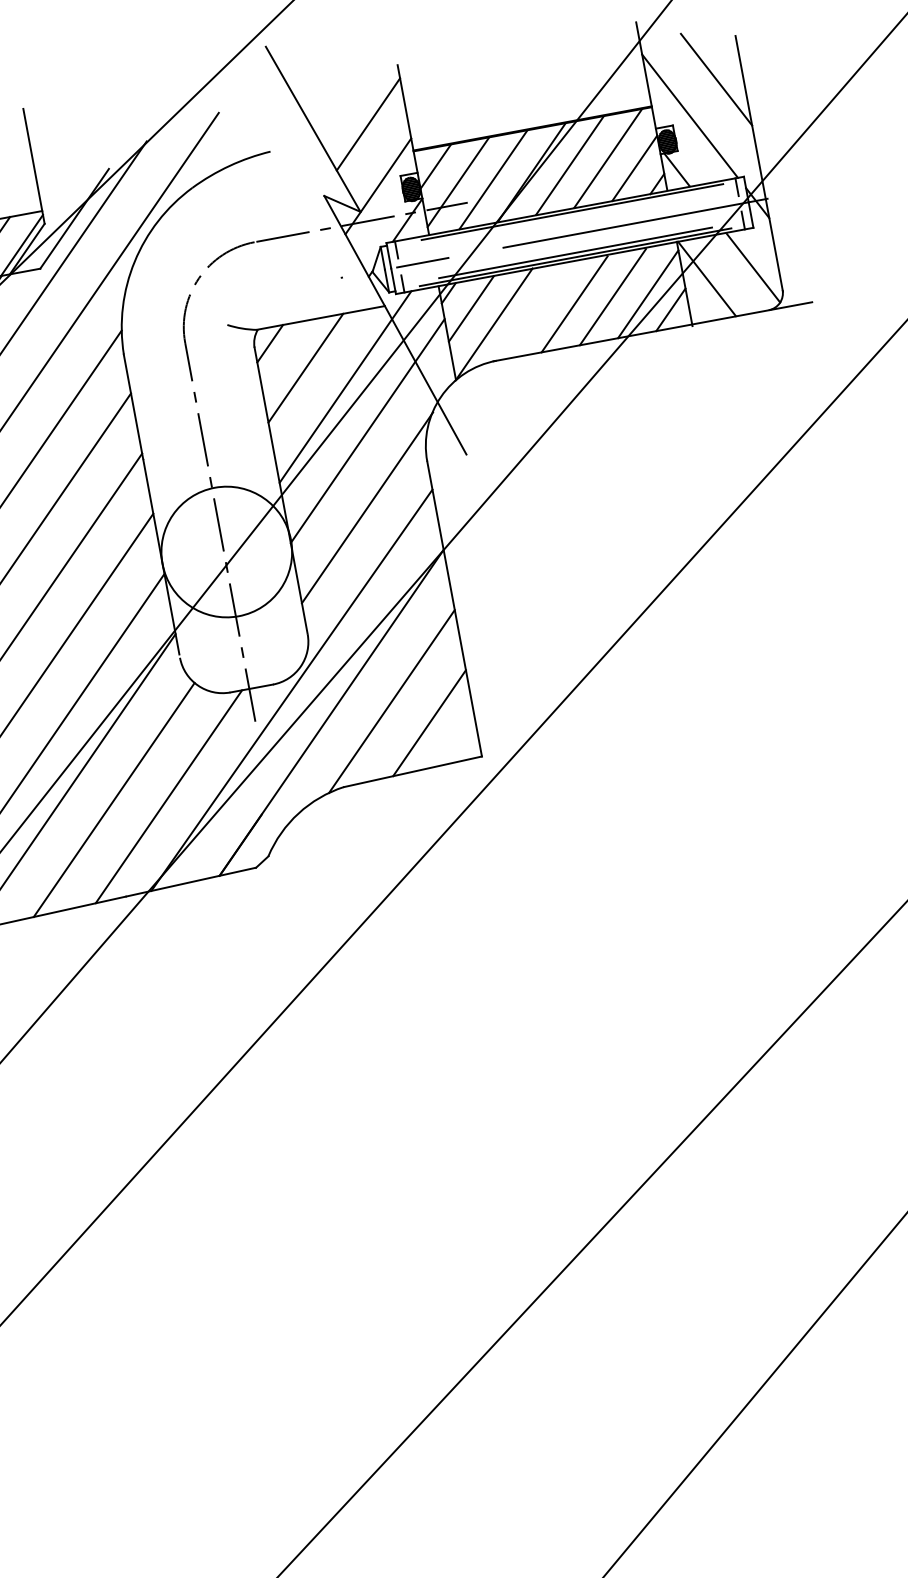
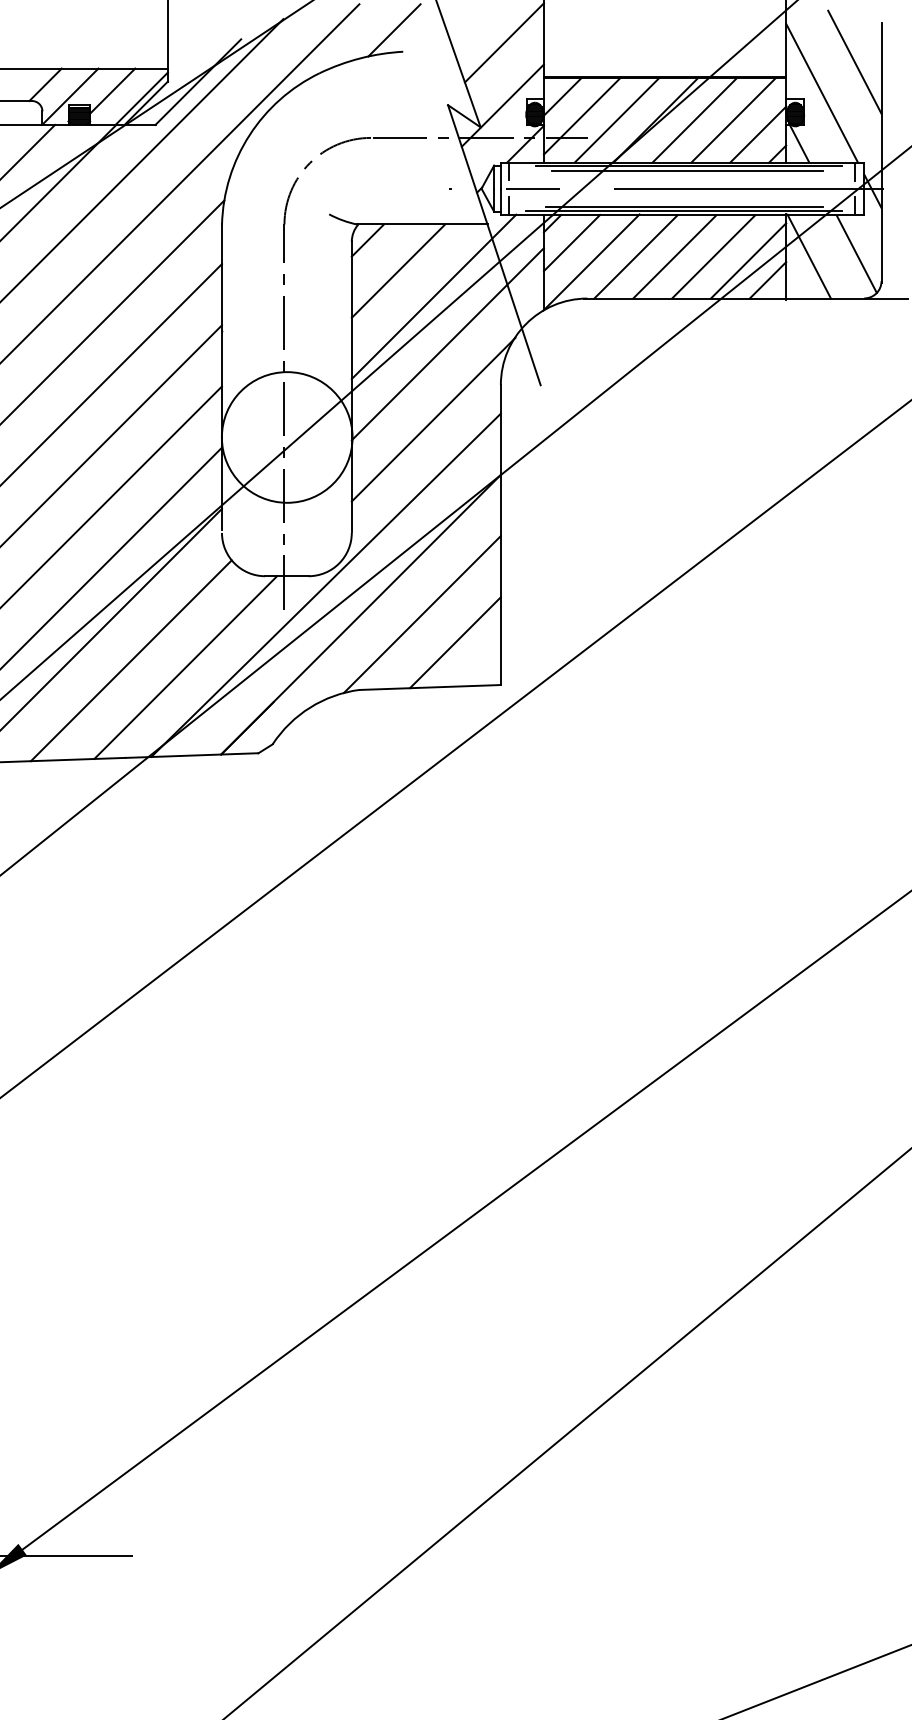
line: (258, 132) -> (394, 30), added
line: (571, 216) -> (687, 170), added
line: (536, 310) -> (635, 256), added

